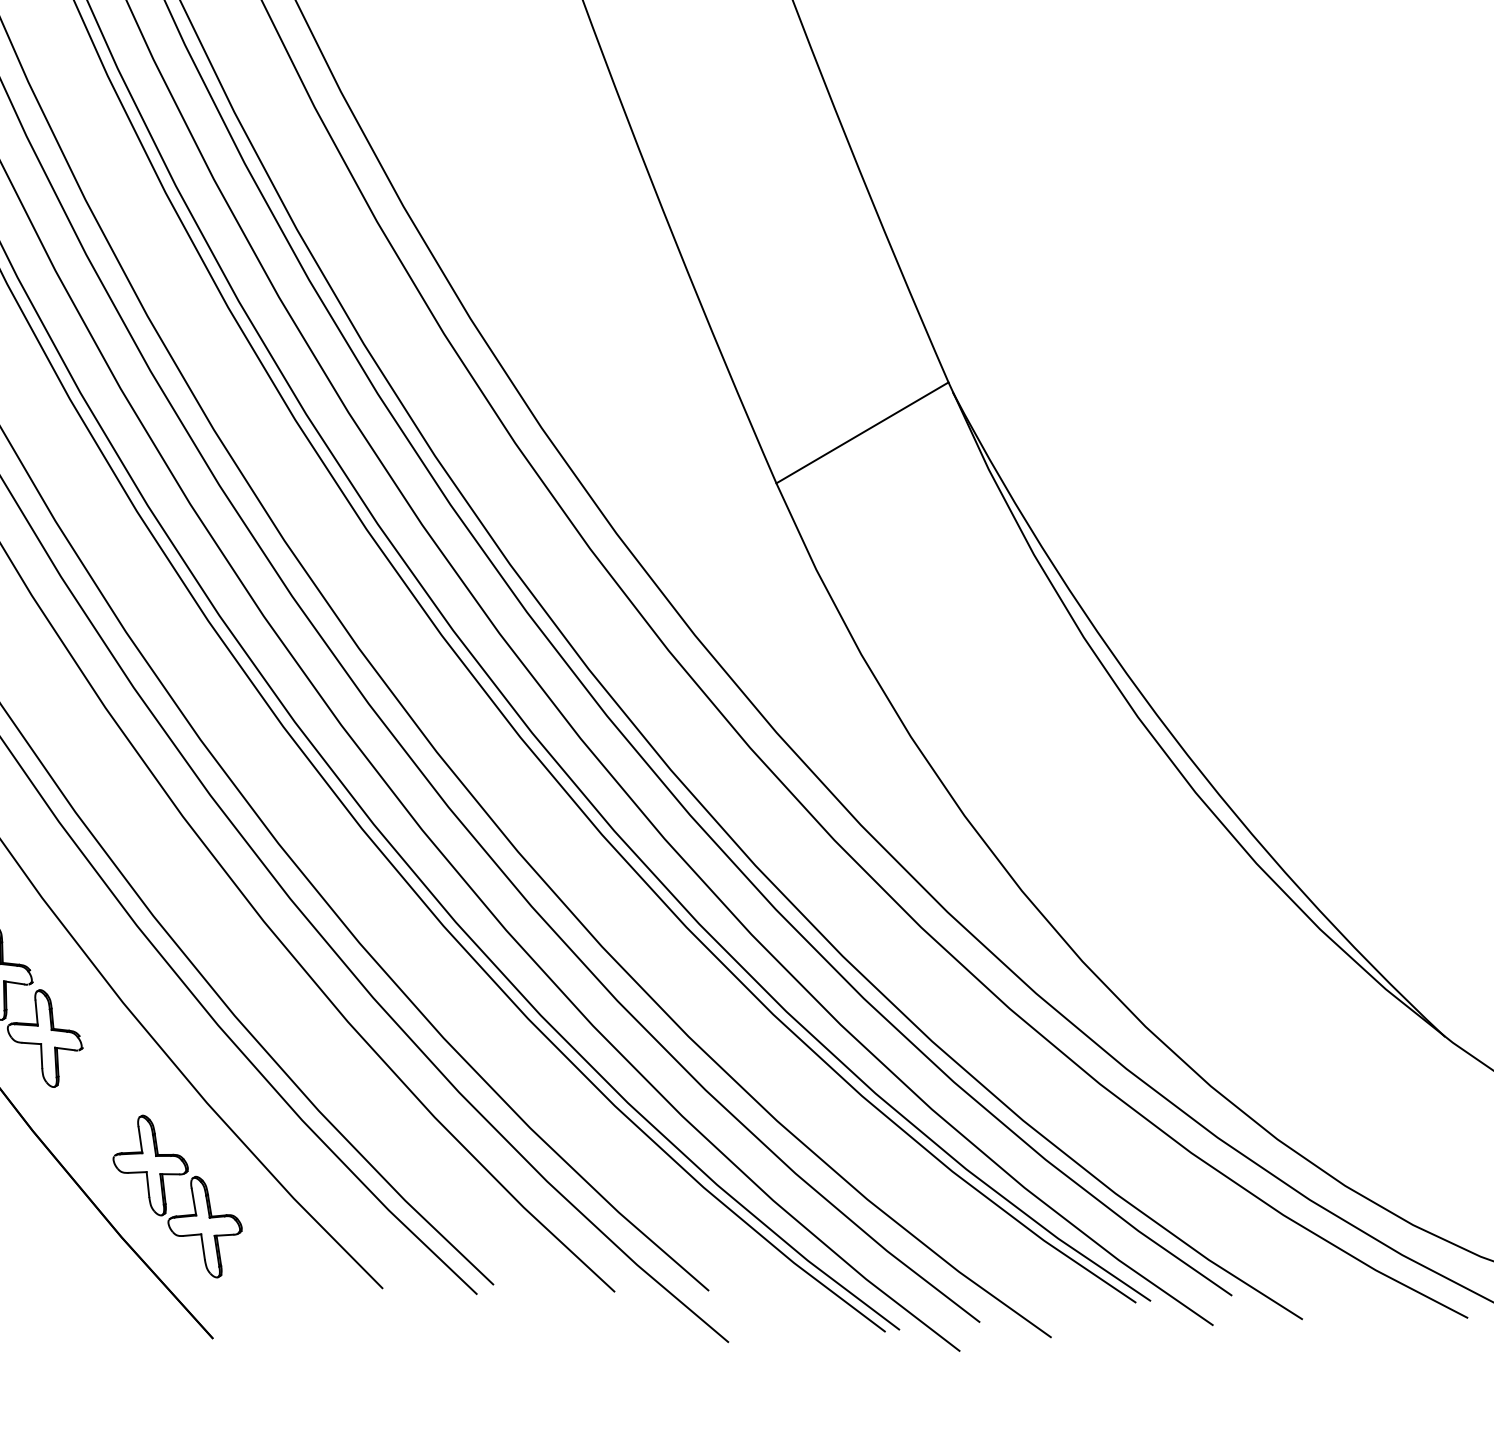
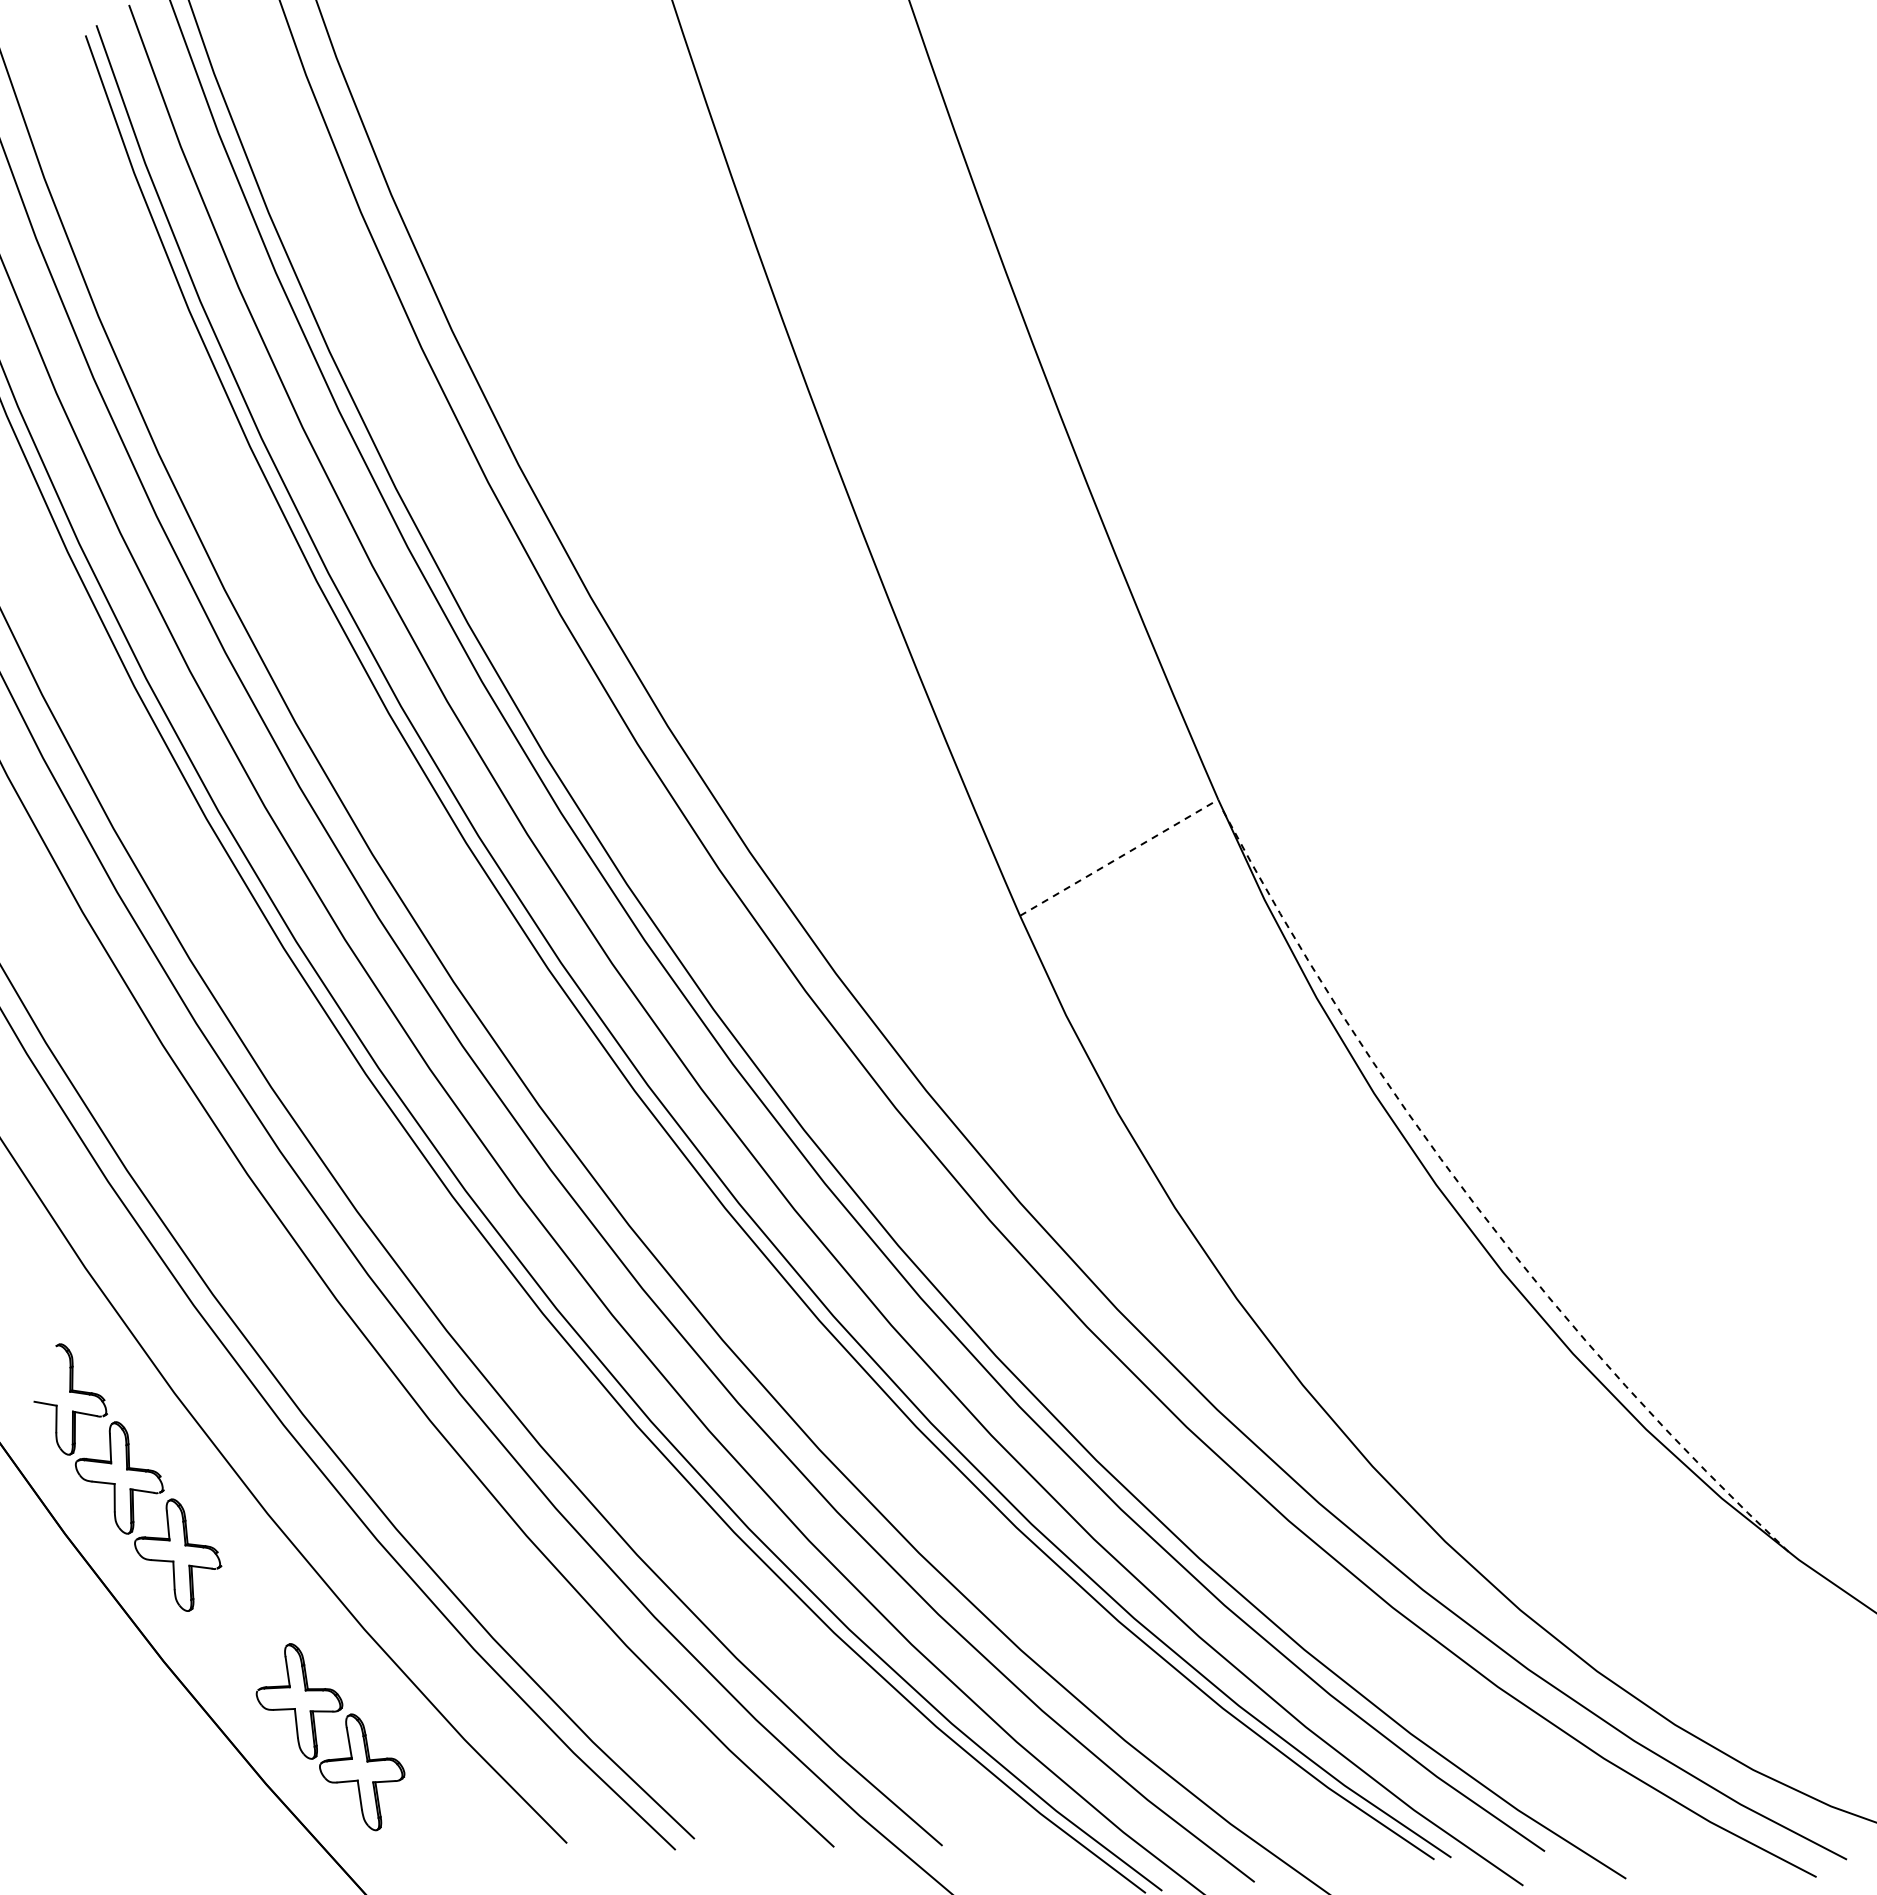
line: (862, 432) -> (1119, 857), solid -> dashed
arc: (1171, 734) -> (1475, 1205), solid -> dashed

